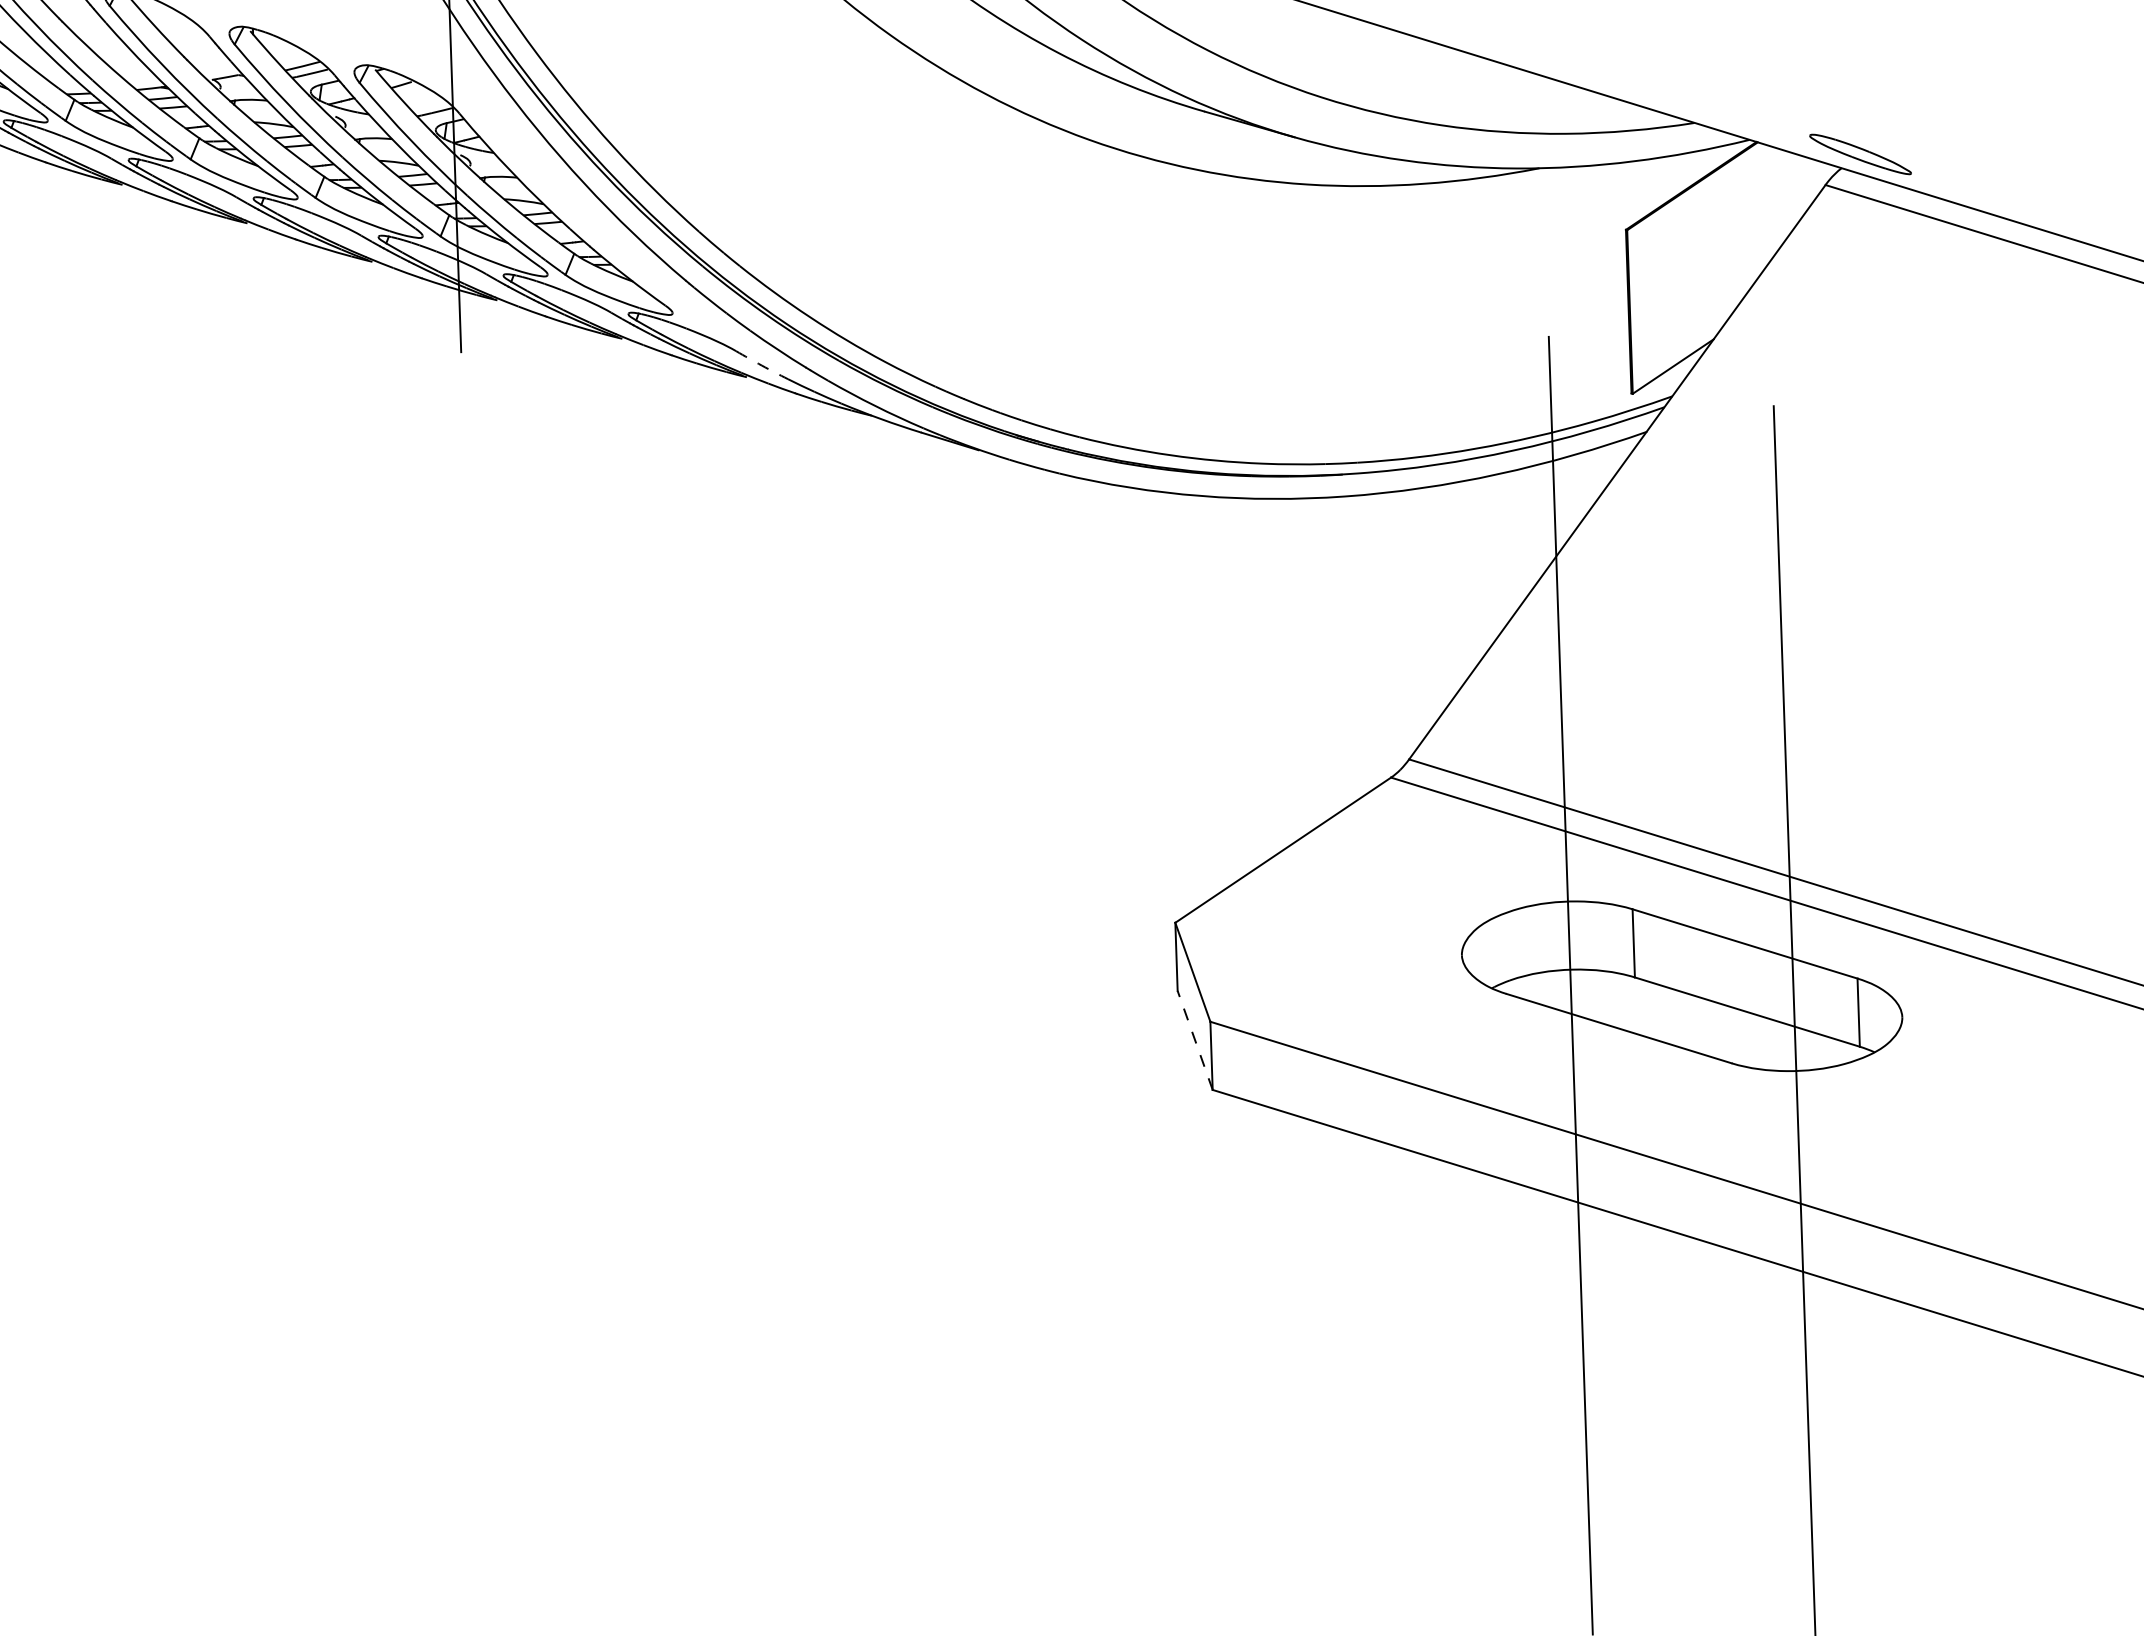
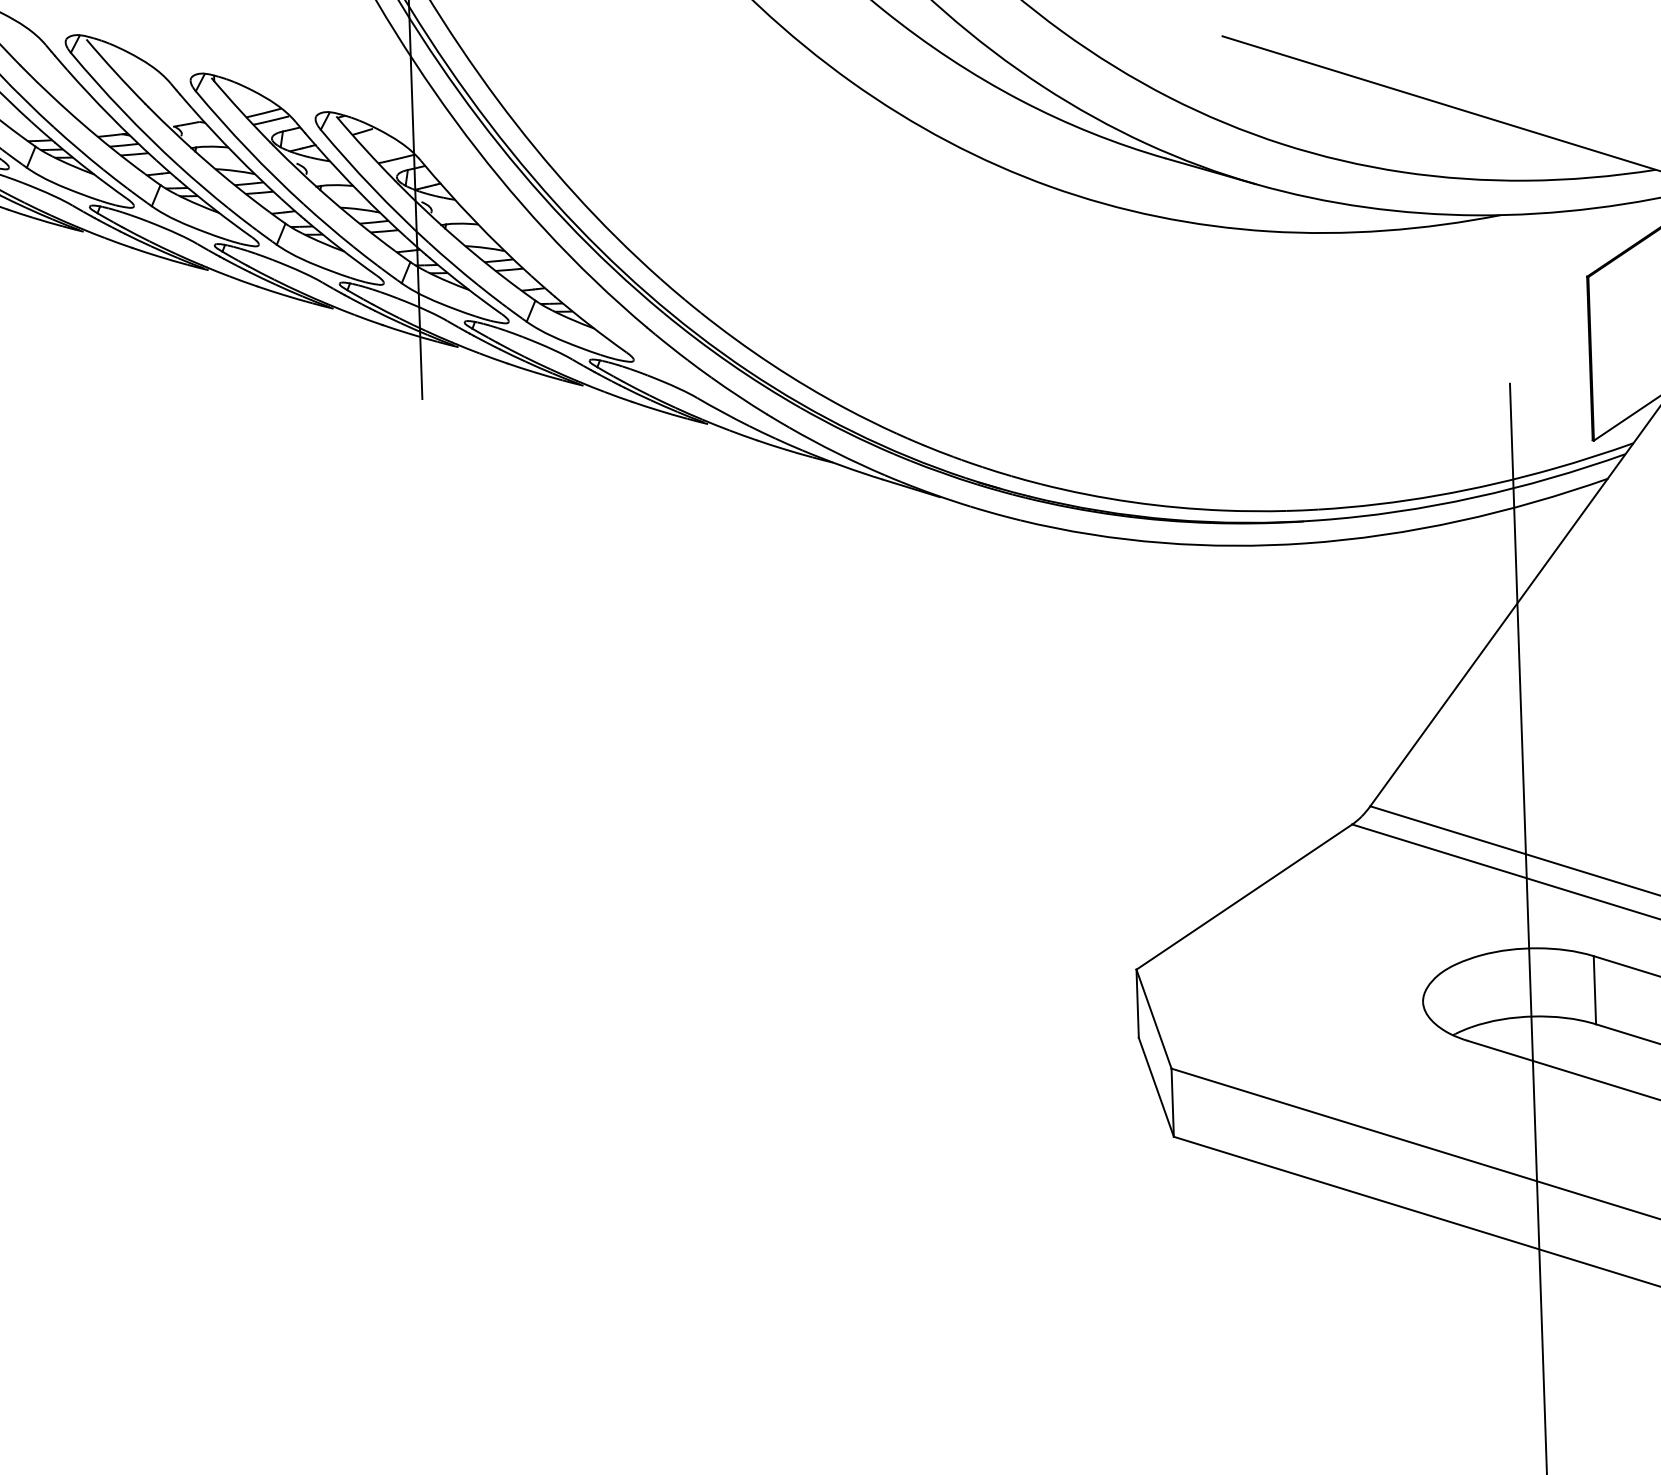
arc: (761, 365) -> (722, 412), dashed -> solid
line: (1195, 1040) -> (1156, 1087), dashed -> solid

